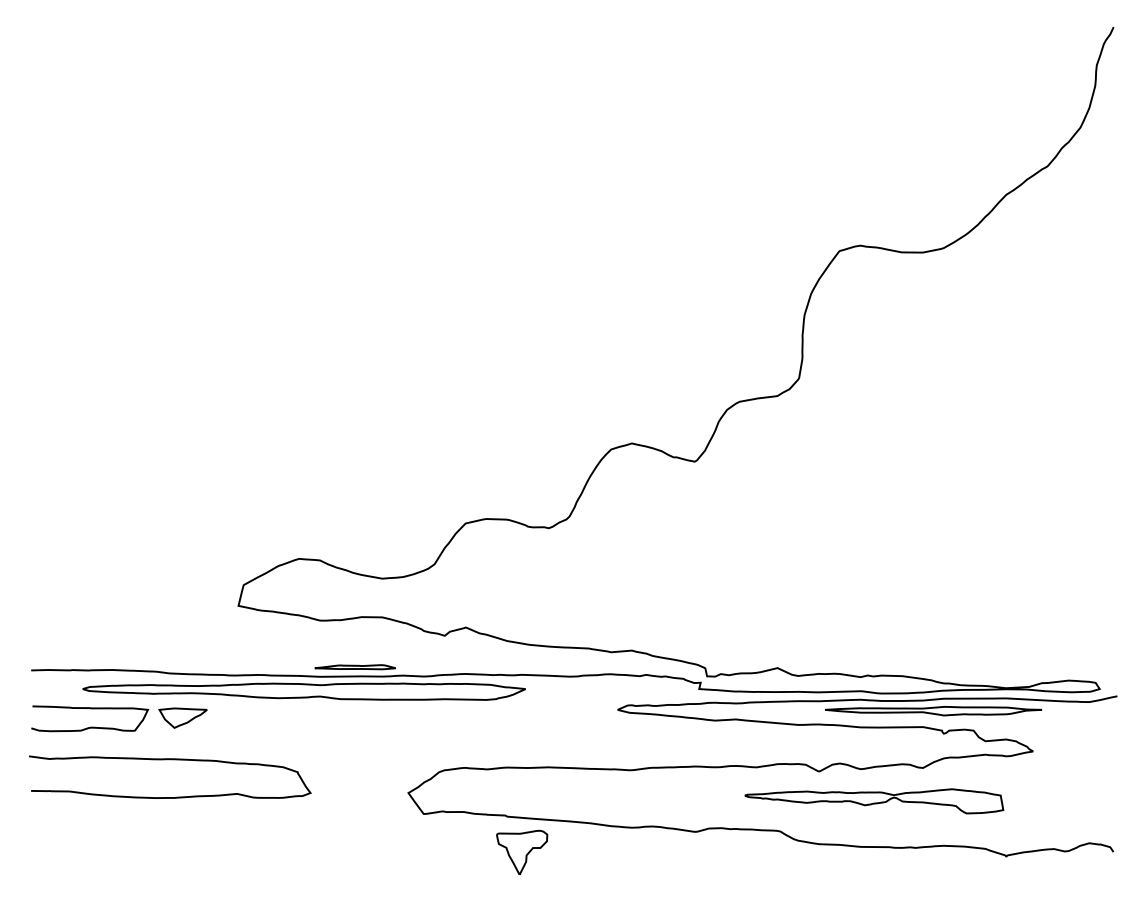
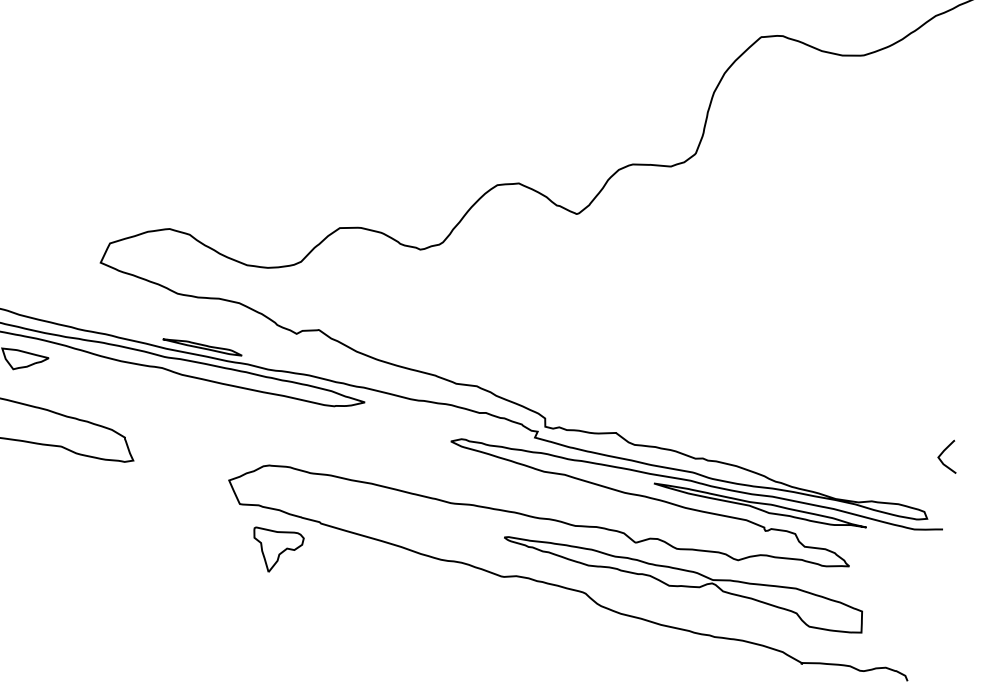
curve: (1103, 619) -> (944, 451), added
part: (874, 801) -> (683, 583), size x1.43
part: (522, 851) -> (276, 549), moved

